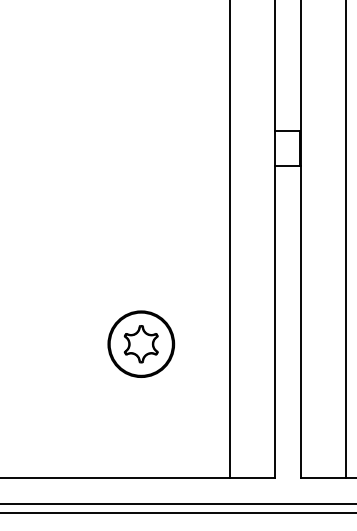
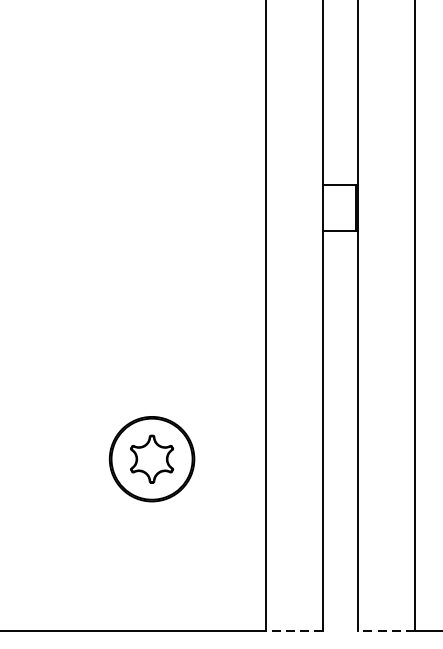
line: (251, 477) -> (293, 630), solid -> dashed
line: (323, 477) -> (386, 630), solid -> dashed

